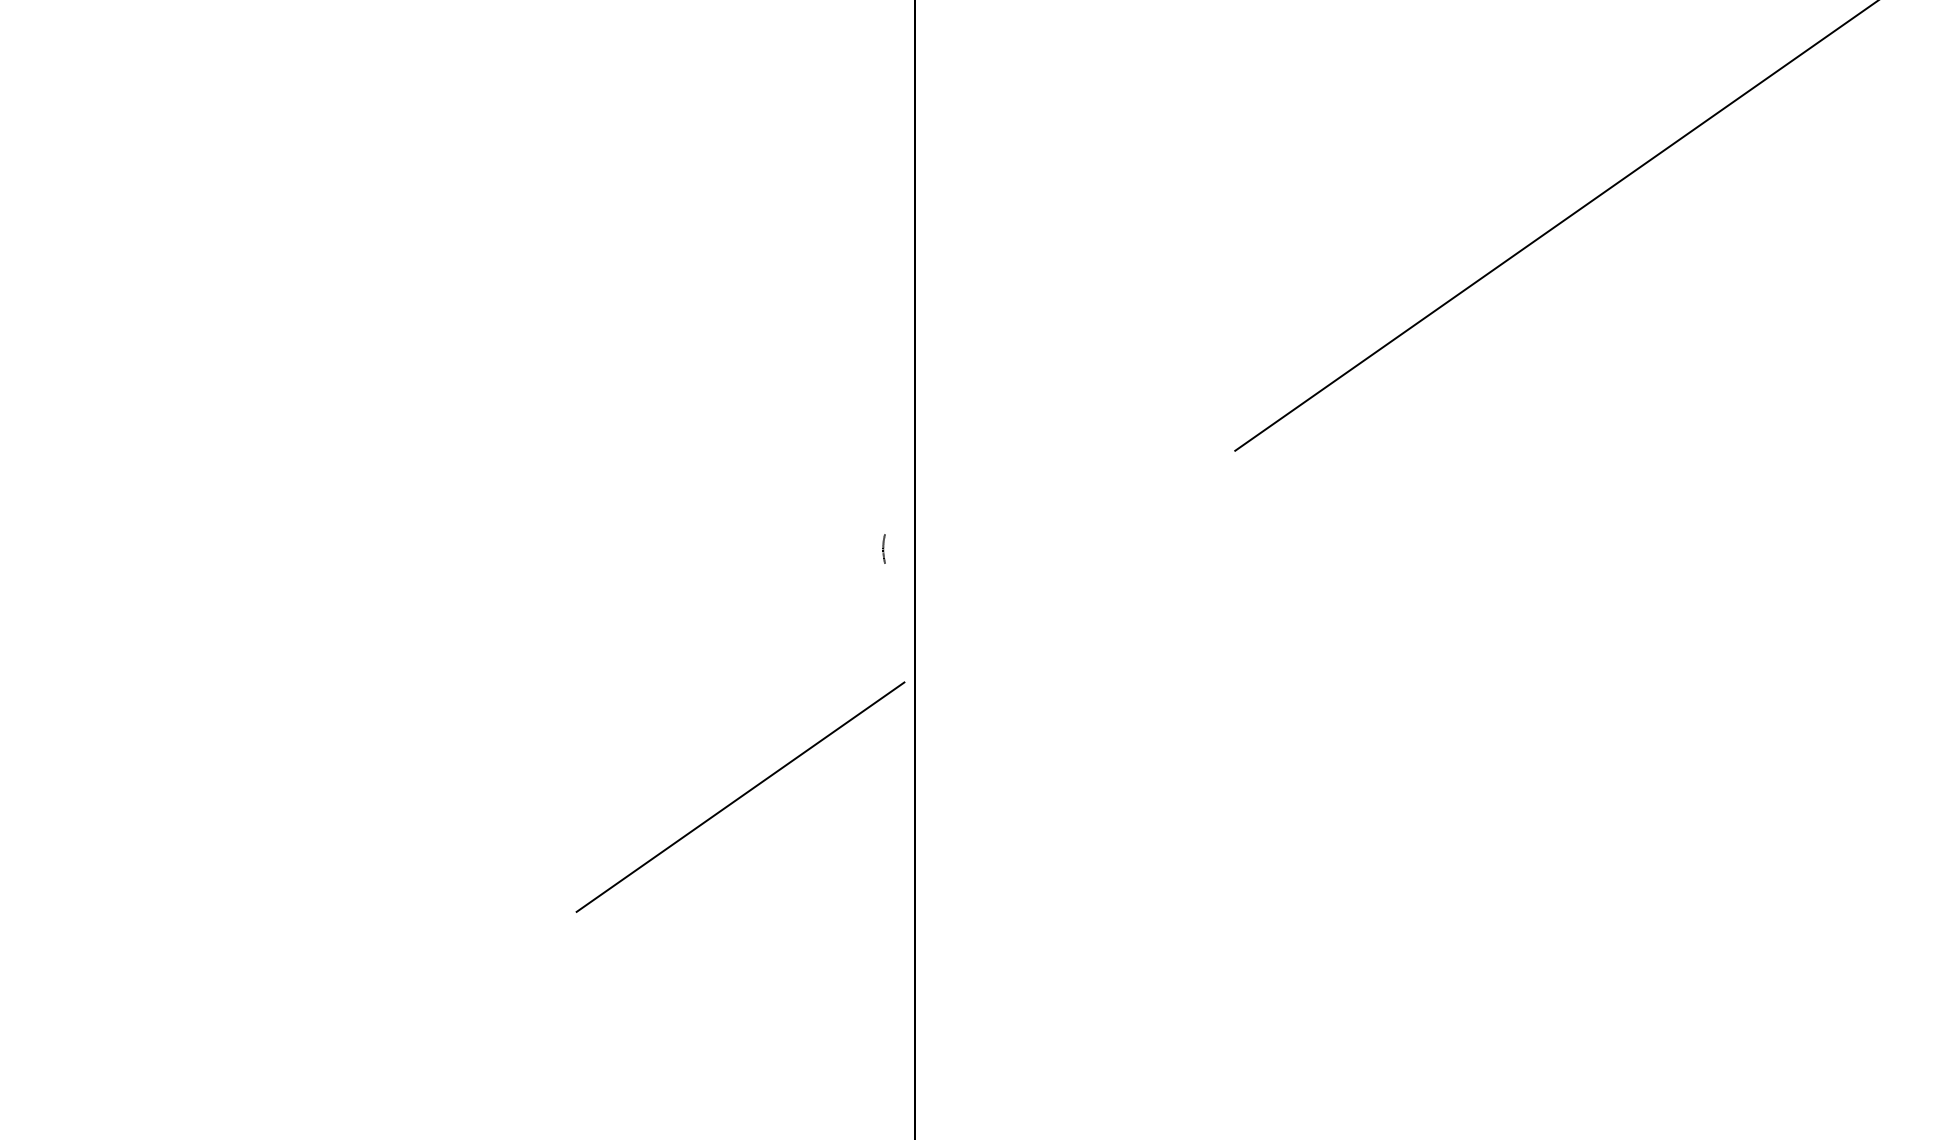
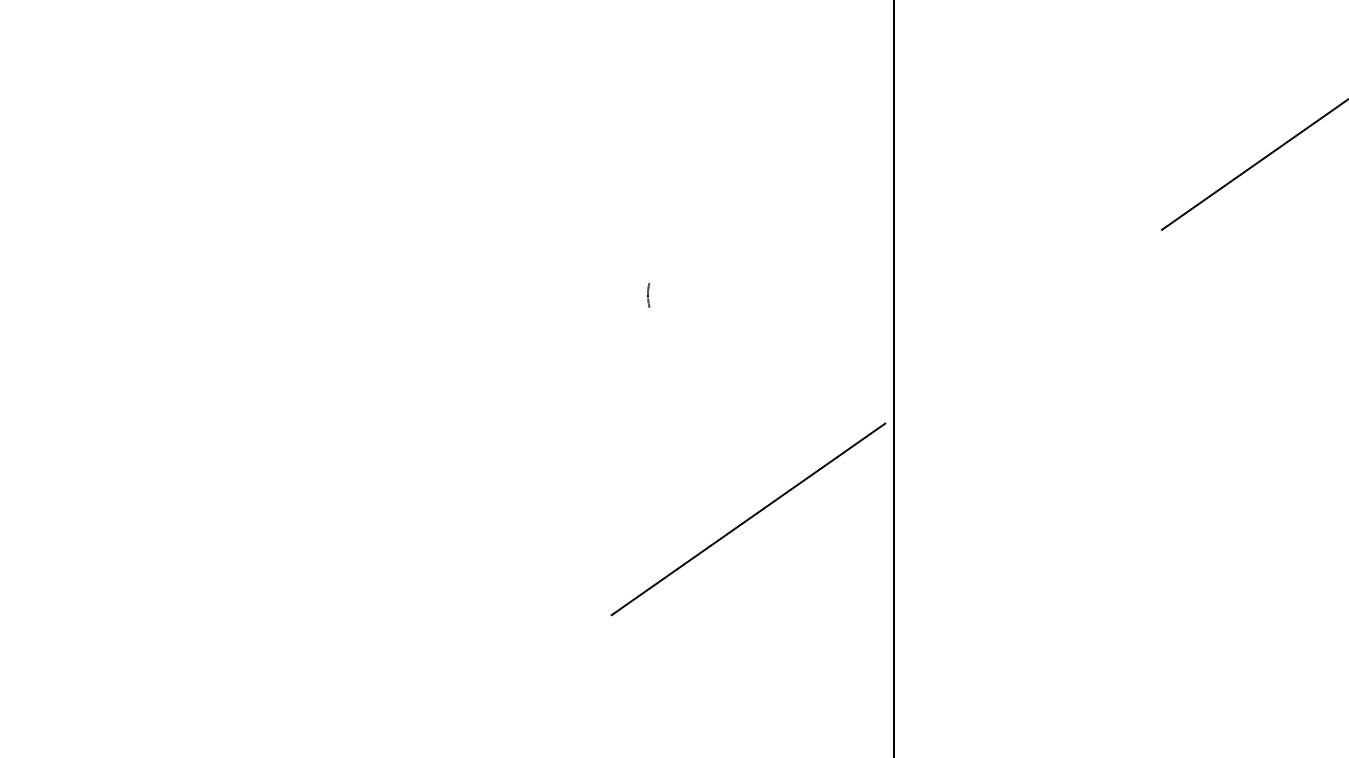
line: (883, 548) -> (648, 294), moved

